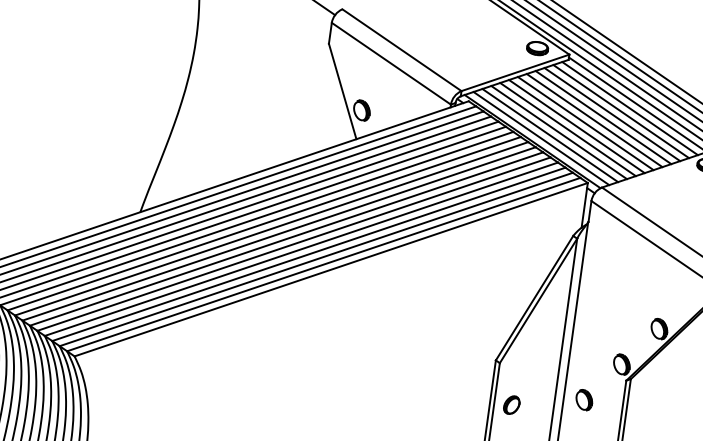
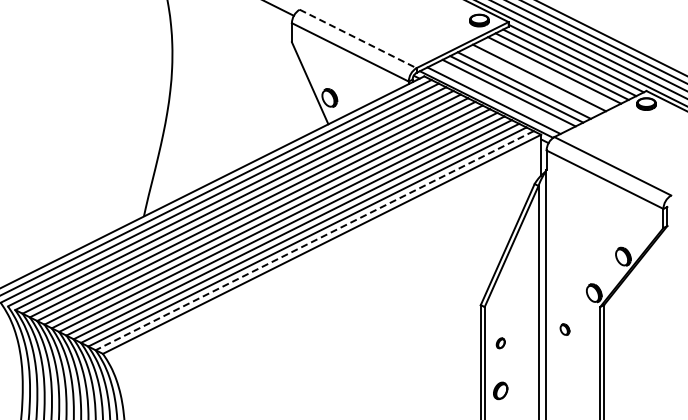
line: (402, 50) -> (358, 39), solid -> dashed
line: (603, 116) -> (546, 73), removed
line: (585, 123) -> (531, 81), removed
line: (550, 135) -> (501, 96), removed
line: (323, 264) -> (314, 240), solid -> dashed
part: (583, 399) -> (564, 329), size x0.6
part: (511, 405) -> (500, 343), size x0.6

